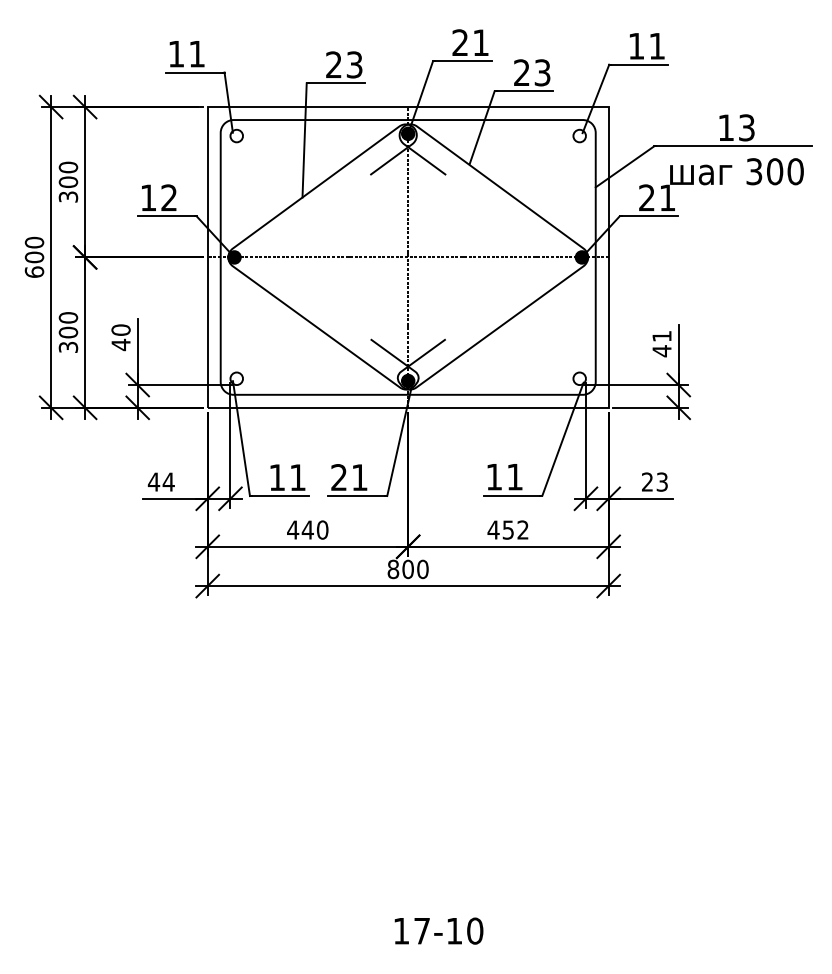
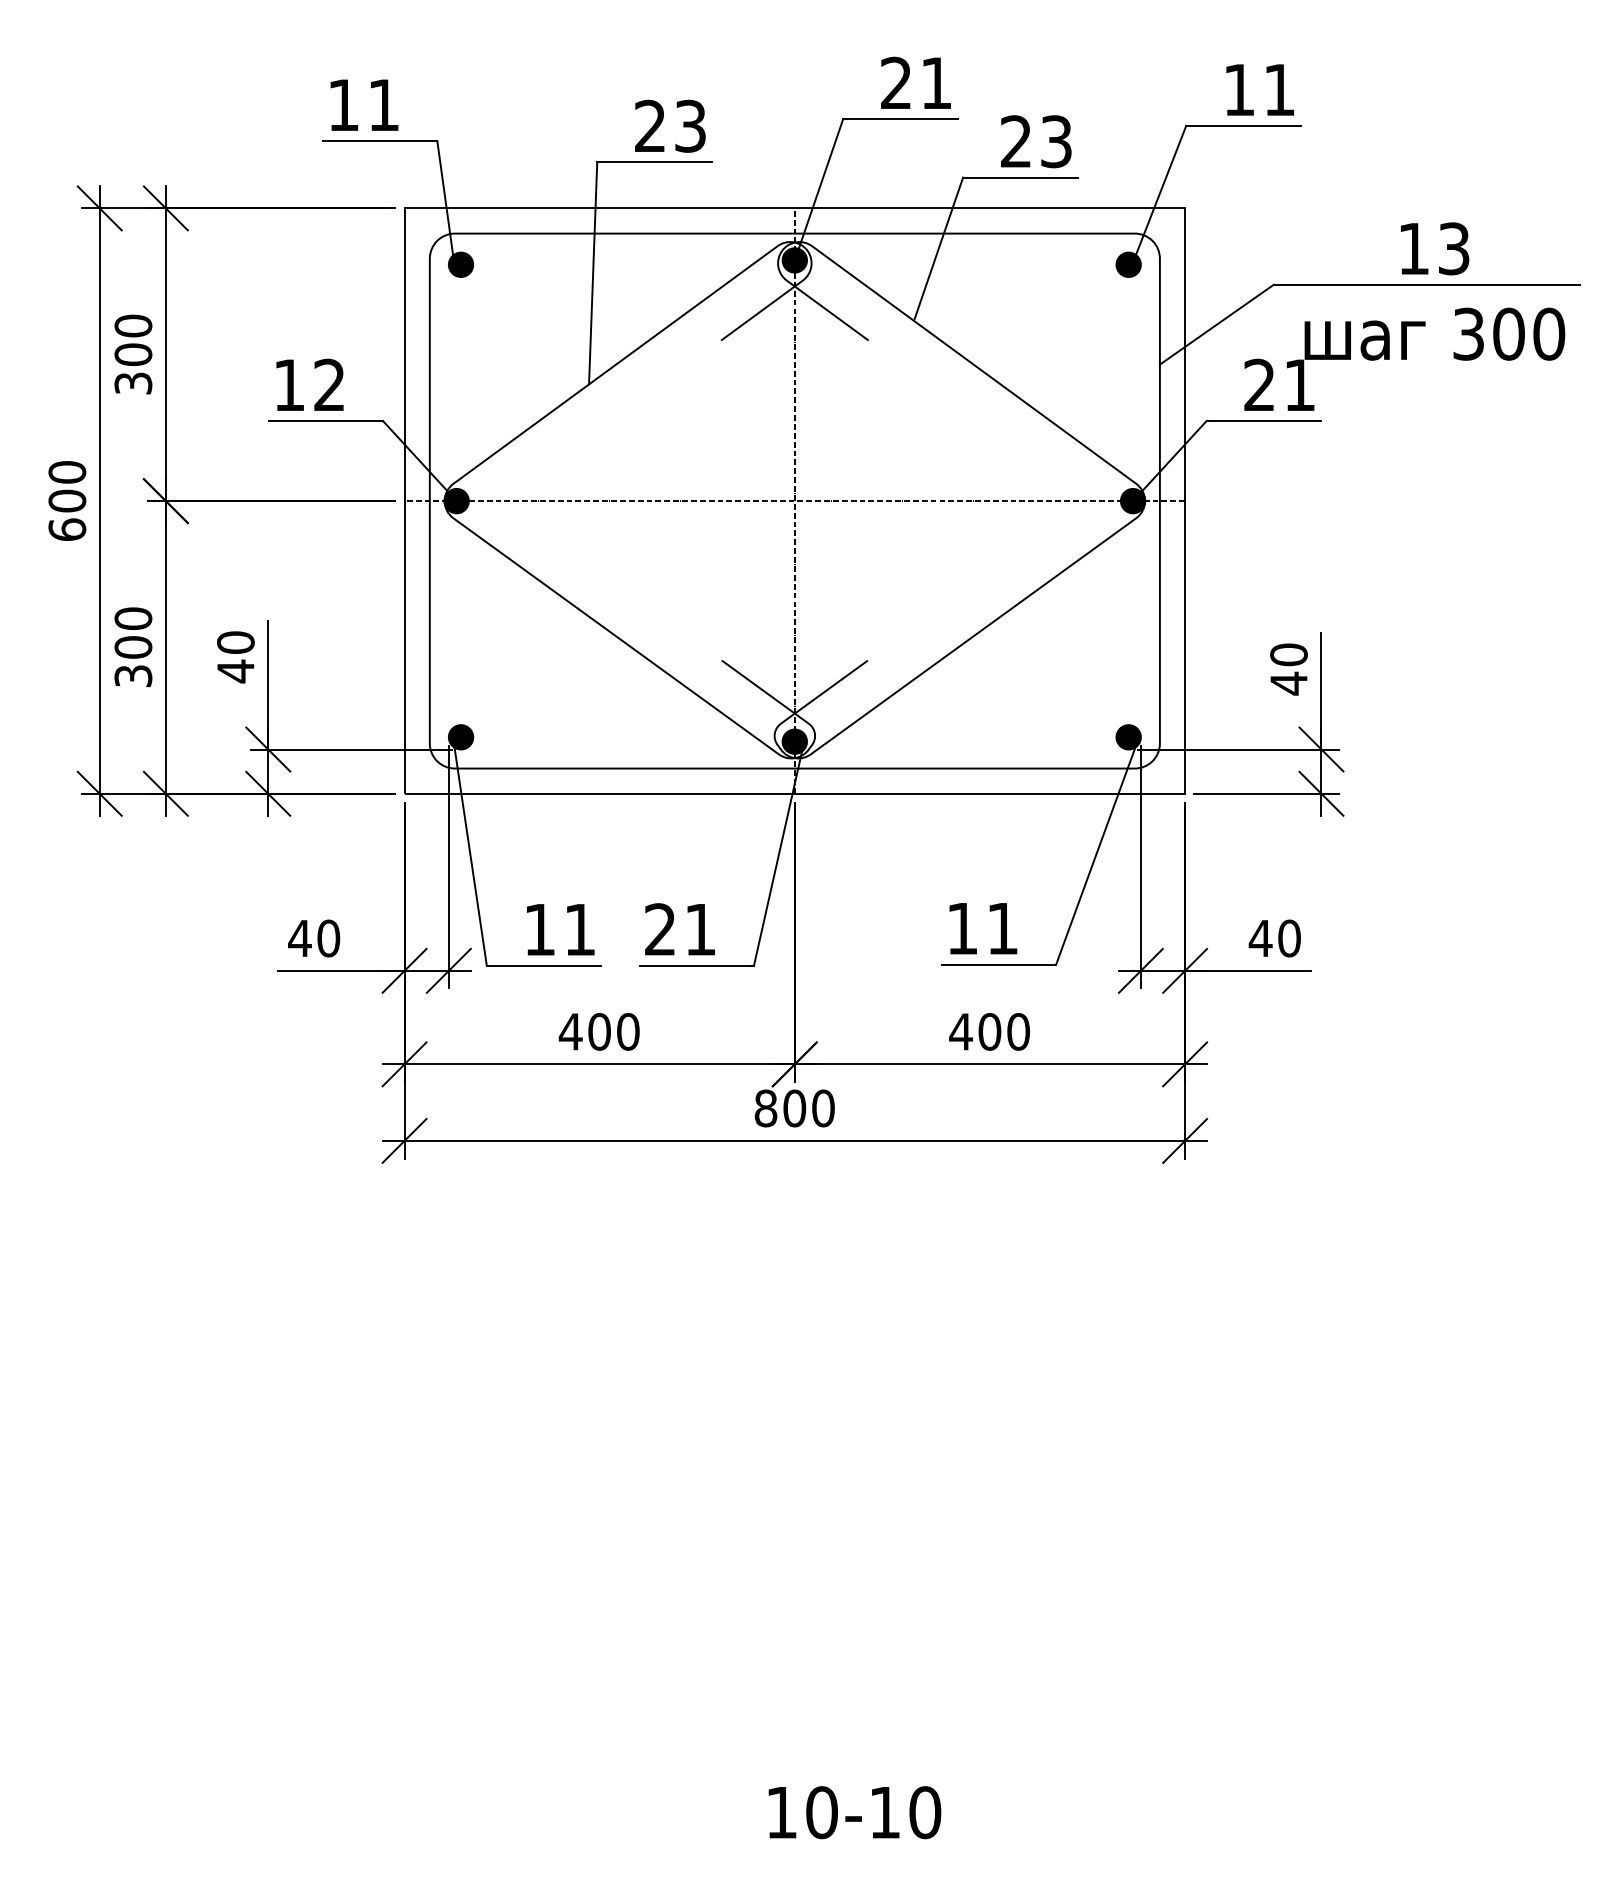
fill: (236, 135) -> (460, 263), added
fill: (579, 135) -> (1128, 263), added
text: (661, 336) -> (1287, 655), 41 -> 40
fill: (236, 378) -> (460, 736), added
fill: (579, 378) -> (1128, 736), added
text: (168, 481) -> (328, 937), 44 -> 40
text: (654, 481) -> (1274, 937), 23 -> 40
text: (307, 529) -> (598, 1030), 440 -> 400
text: (515, 529) -> (1003, 1030), 452 -> 400
text: (422, 930) -> (822, 1811), 17-10 -> 10-10

